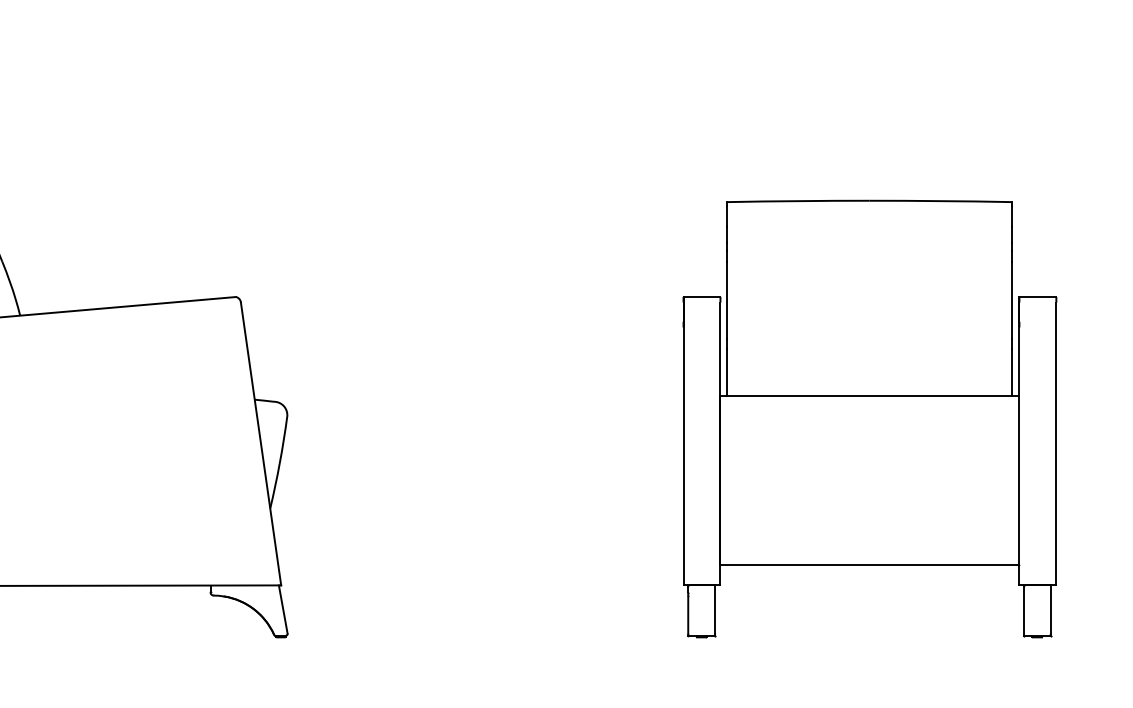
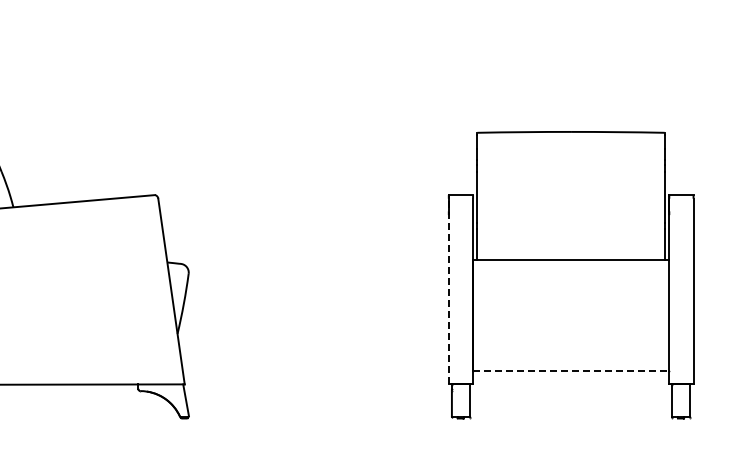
line: (683, 443) -> (448, 291), solid -> dashed
line: (870, 565) -> (571, 371), solid -> dashed

